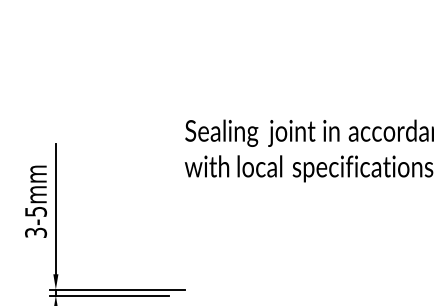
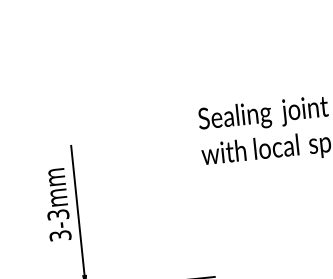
text: (35, 211) -> (57, 214), 3-5mm -> 3-3mm

